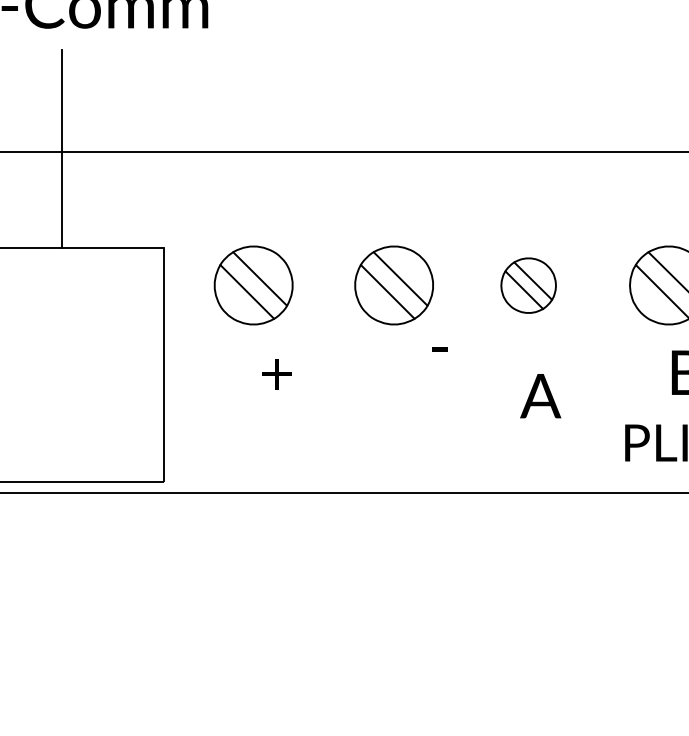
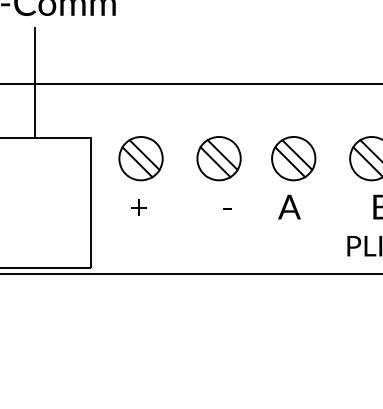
part: (528, 285) -> (293, 158), size x1.43
text: (439, 348) -> (227, 208), moved
text: (276, 373) -> (138, 207), moved
text: (540, 395) -> (289, 206), moved

